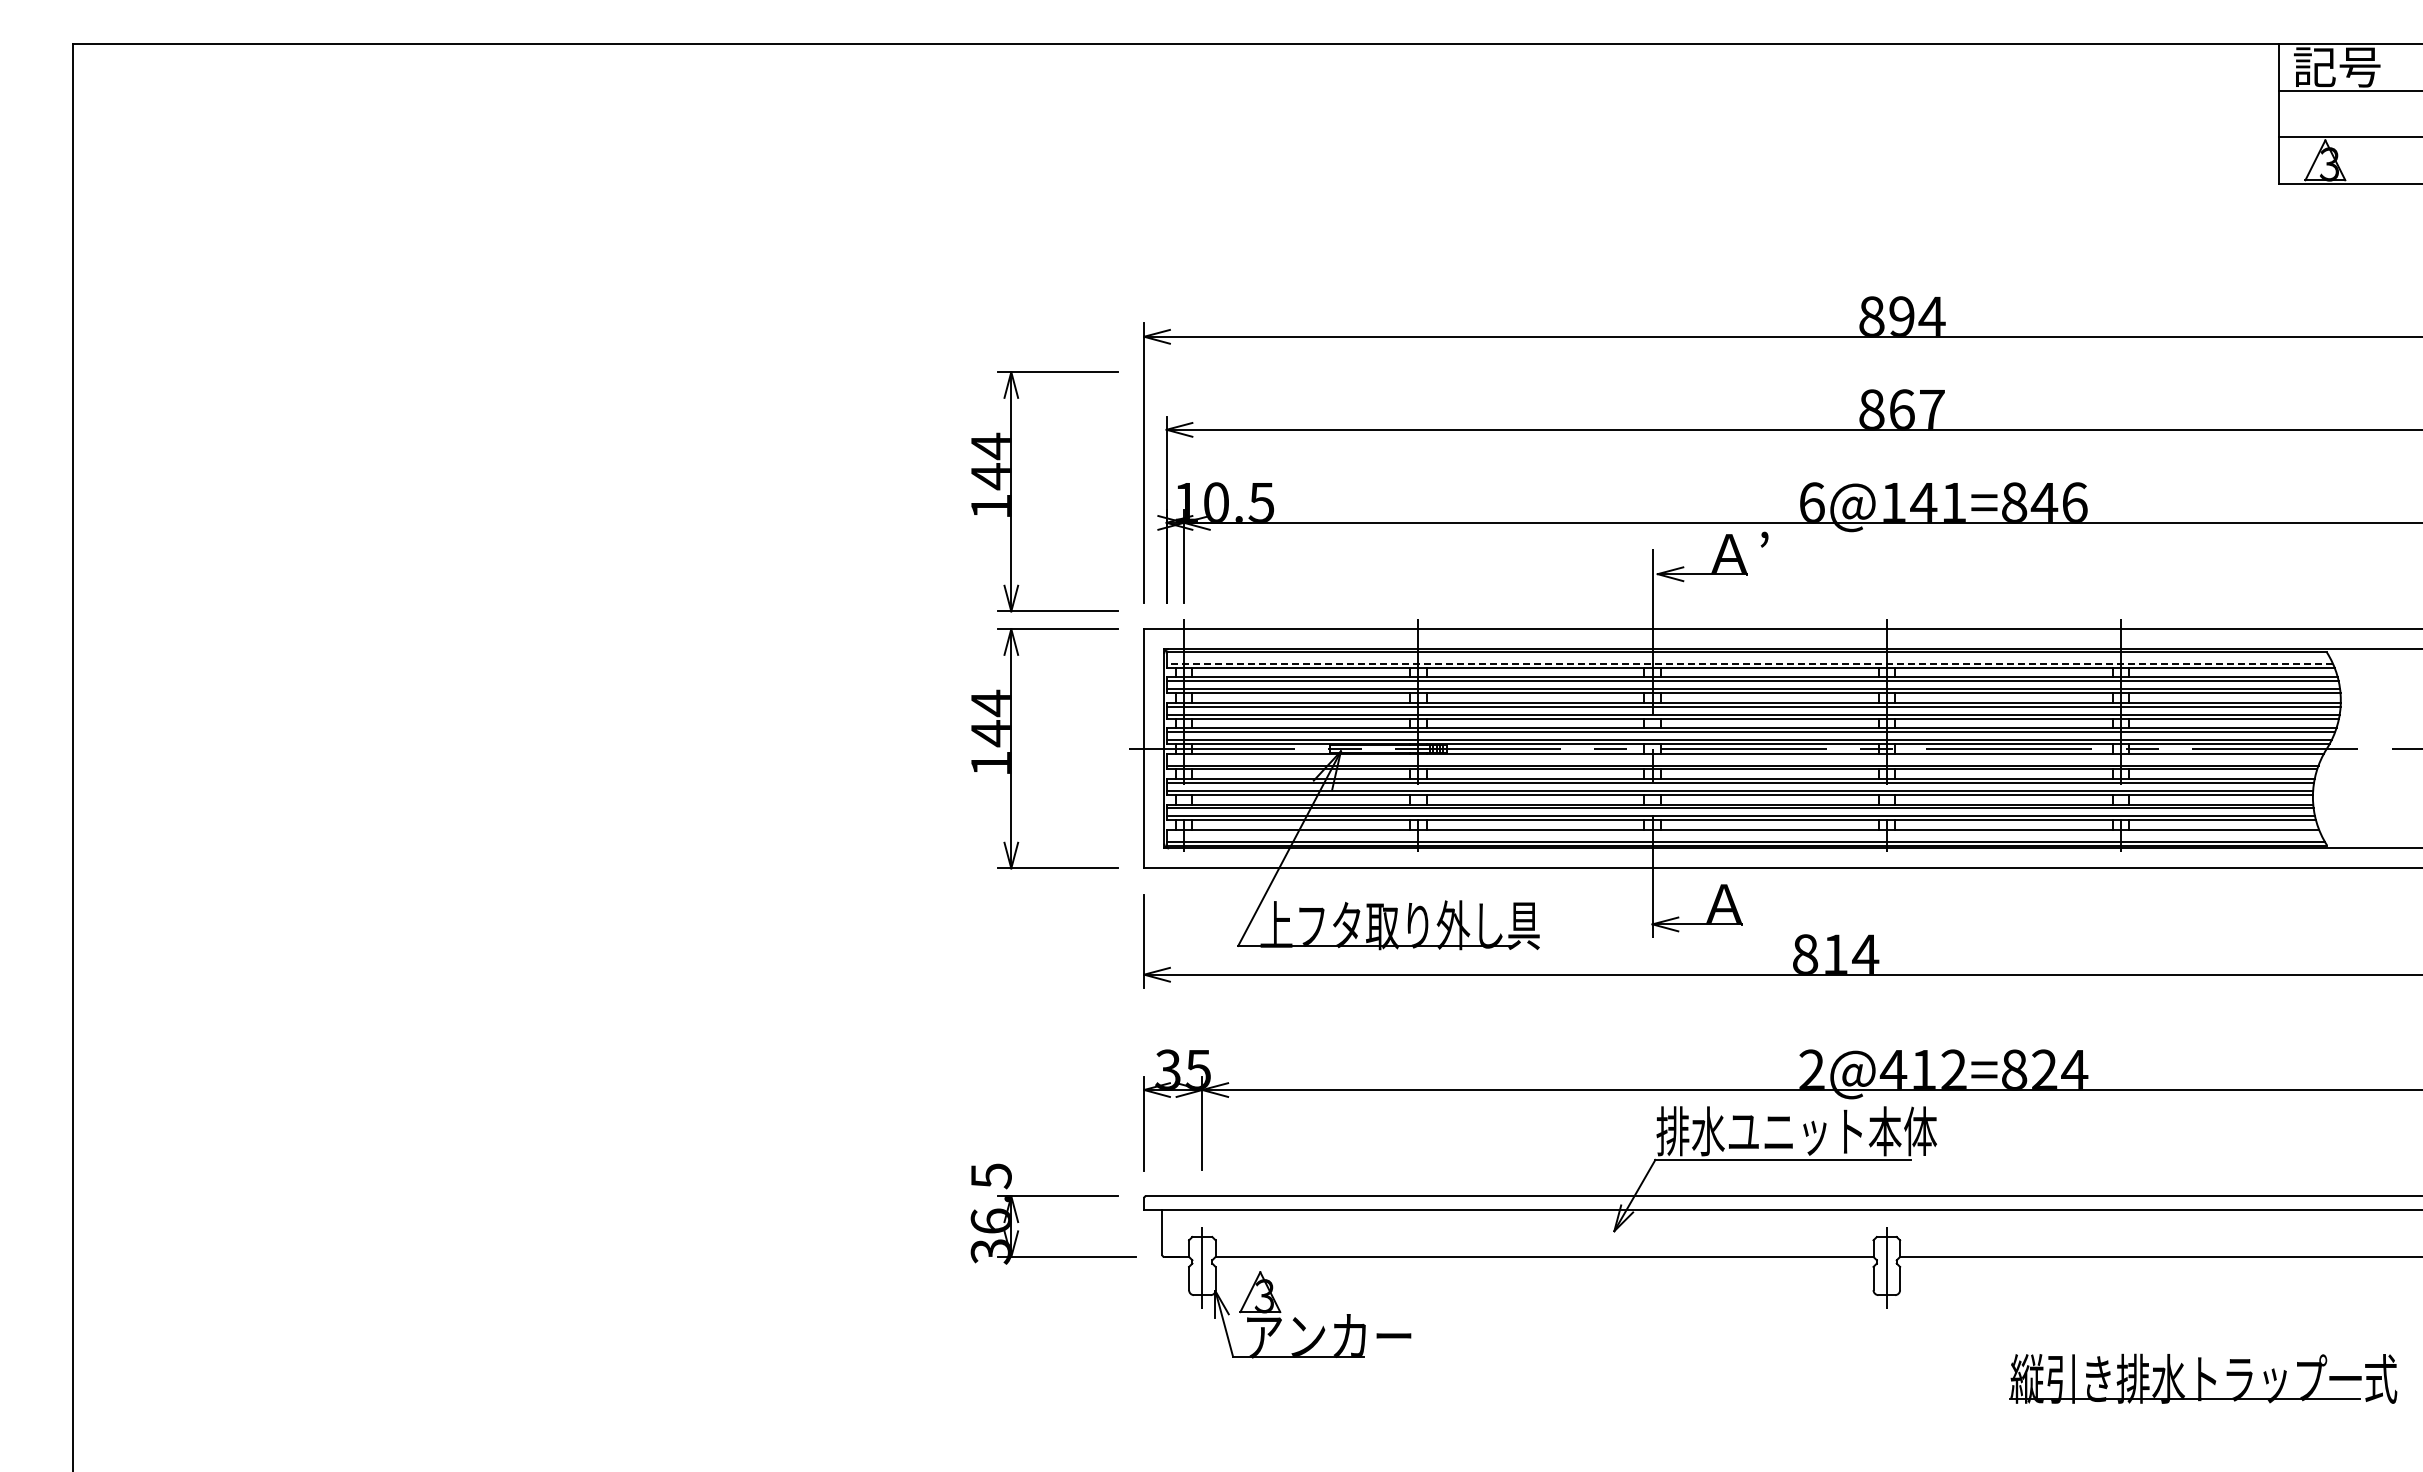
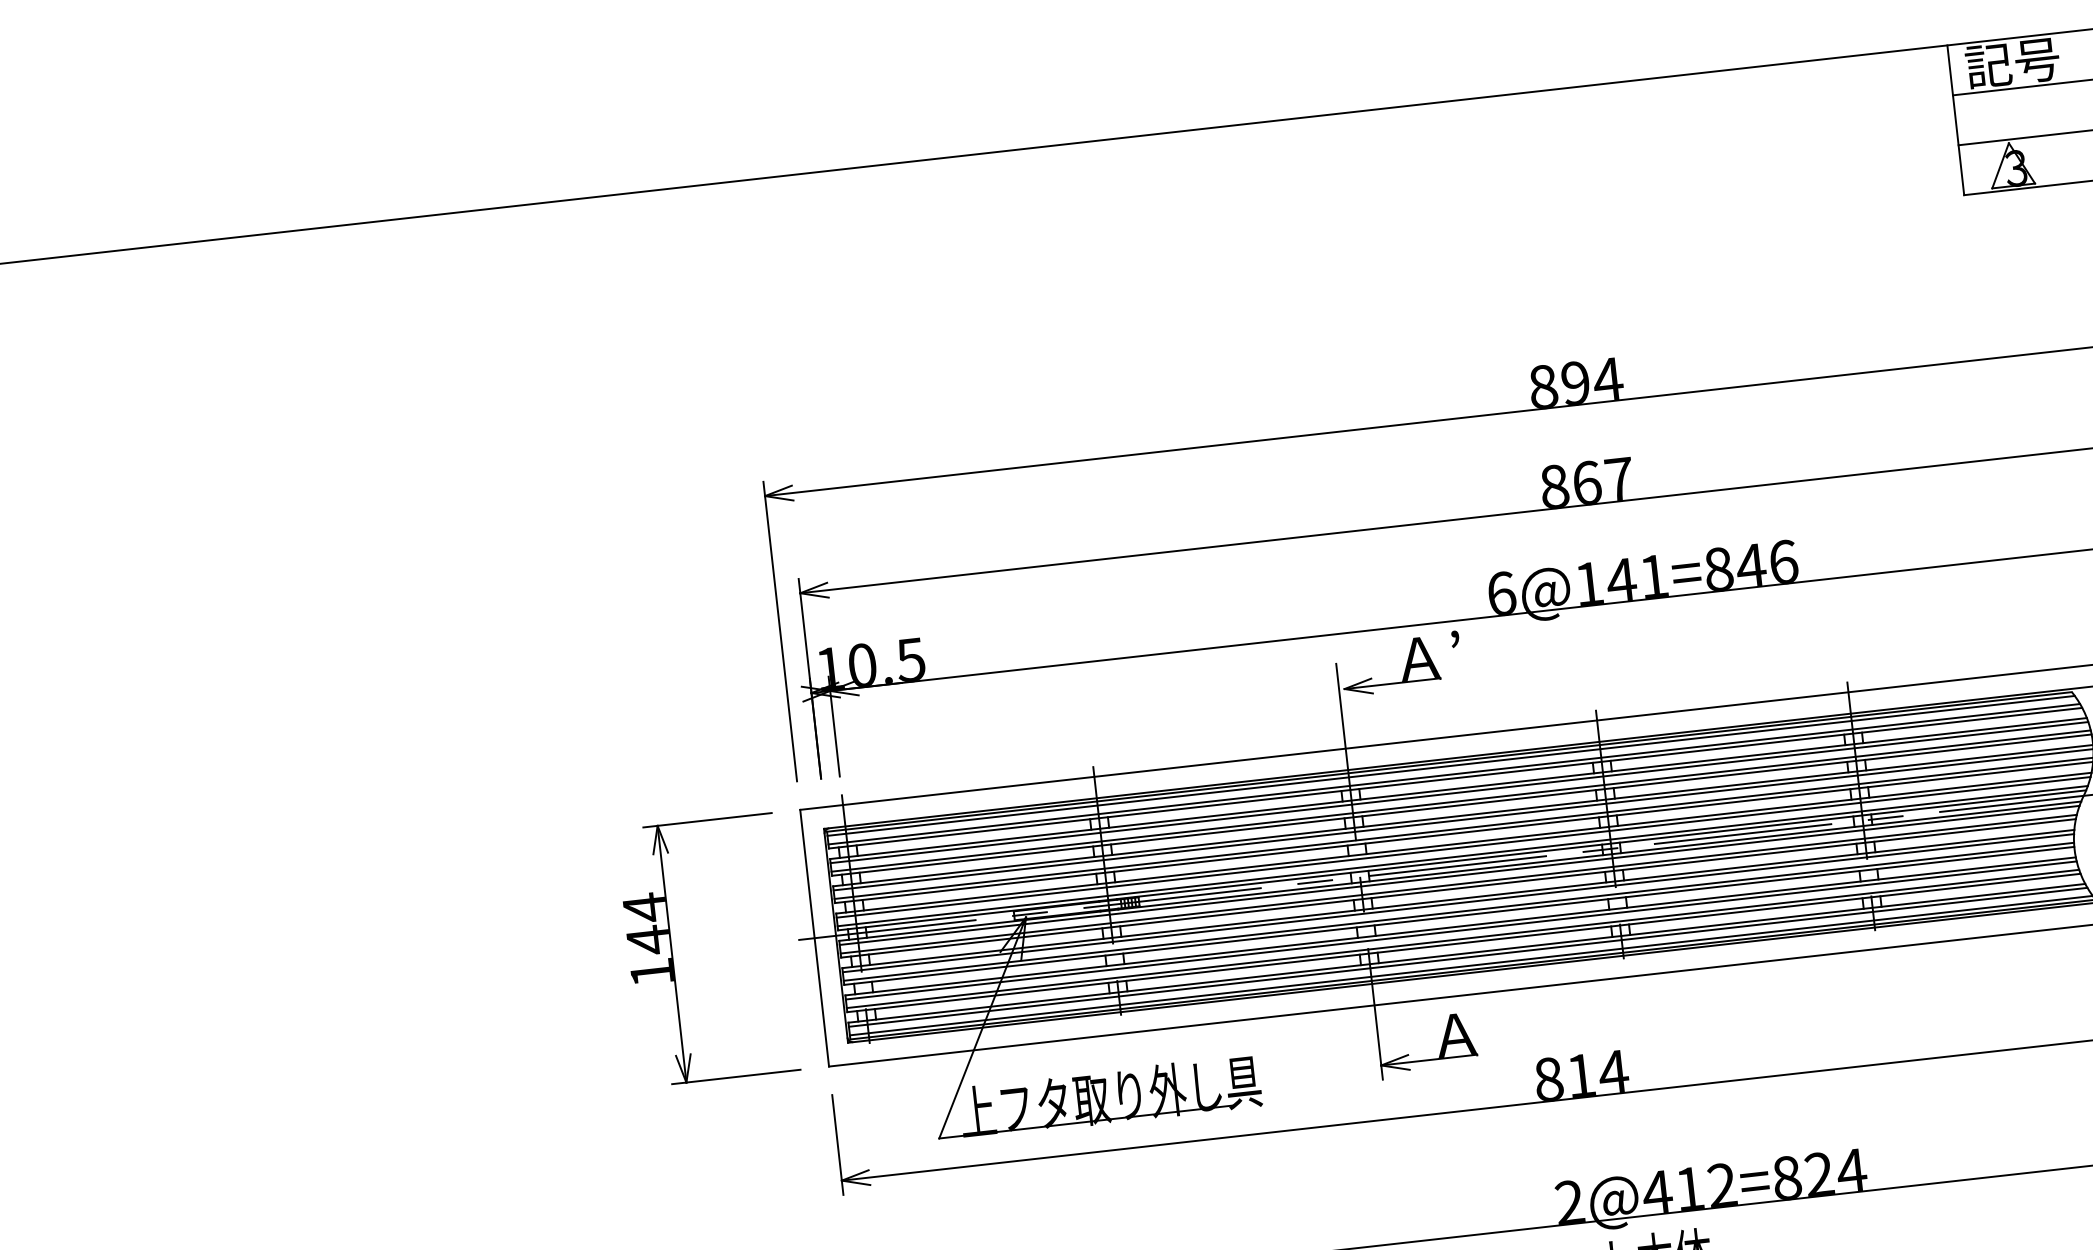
part: (1011, 491) -> (641, 678), removed
line: (1747, 655) -> (1450, 765), added
line: (1749, 663) -> (1453, 773), dashed -> solid
line: (1744, 757) -> (1459, 875), added
line: (1743, 833) -> (1467, 957), added

